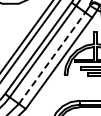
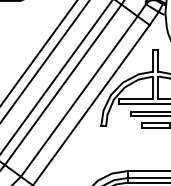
line: (52, 57) -> (79, 95), dashed -> solid

